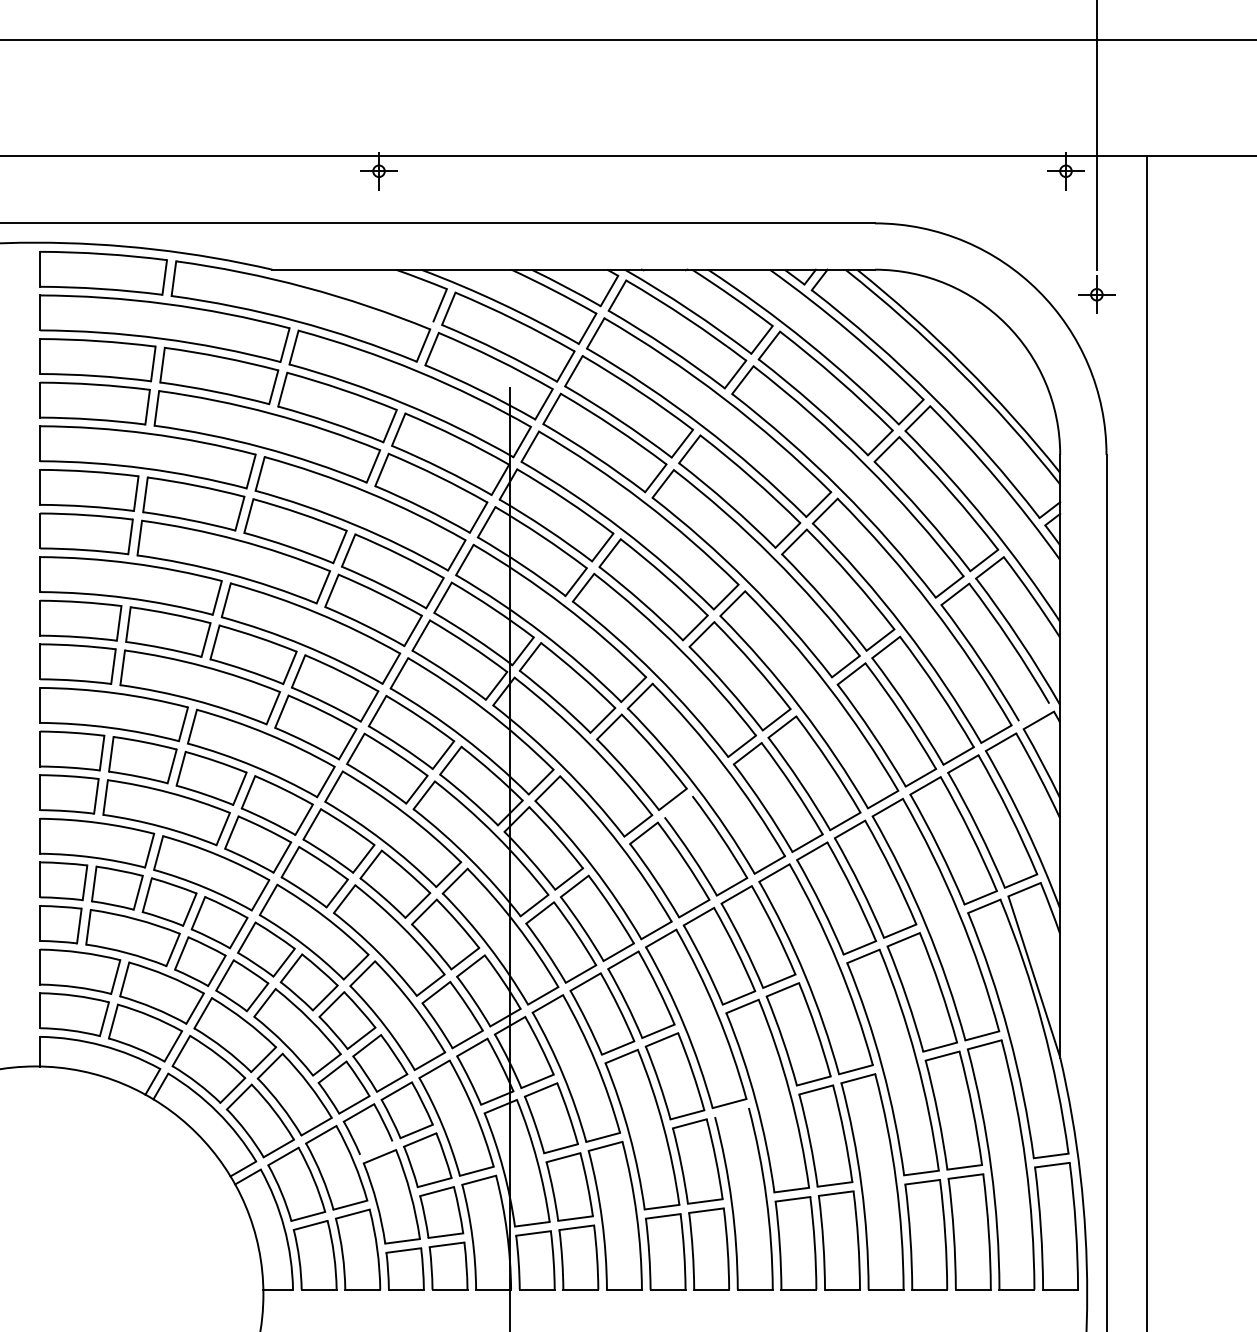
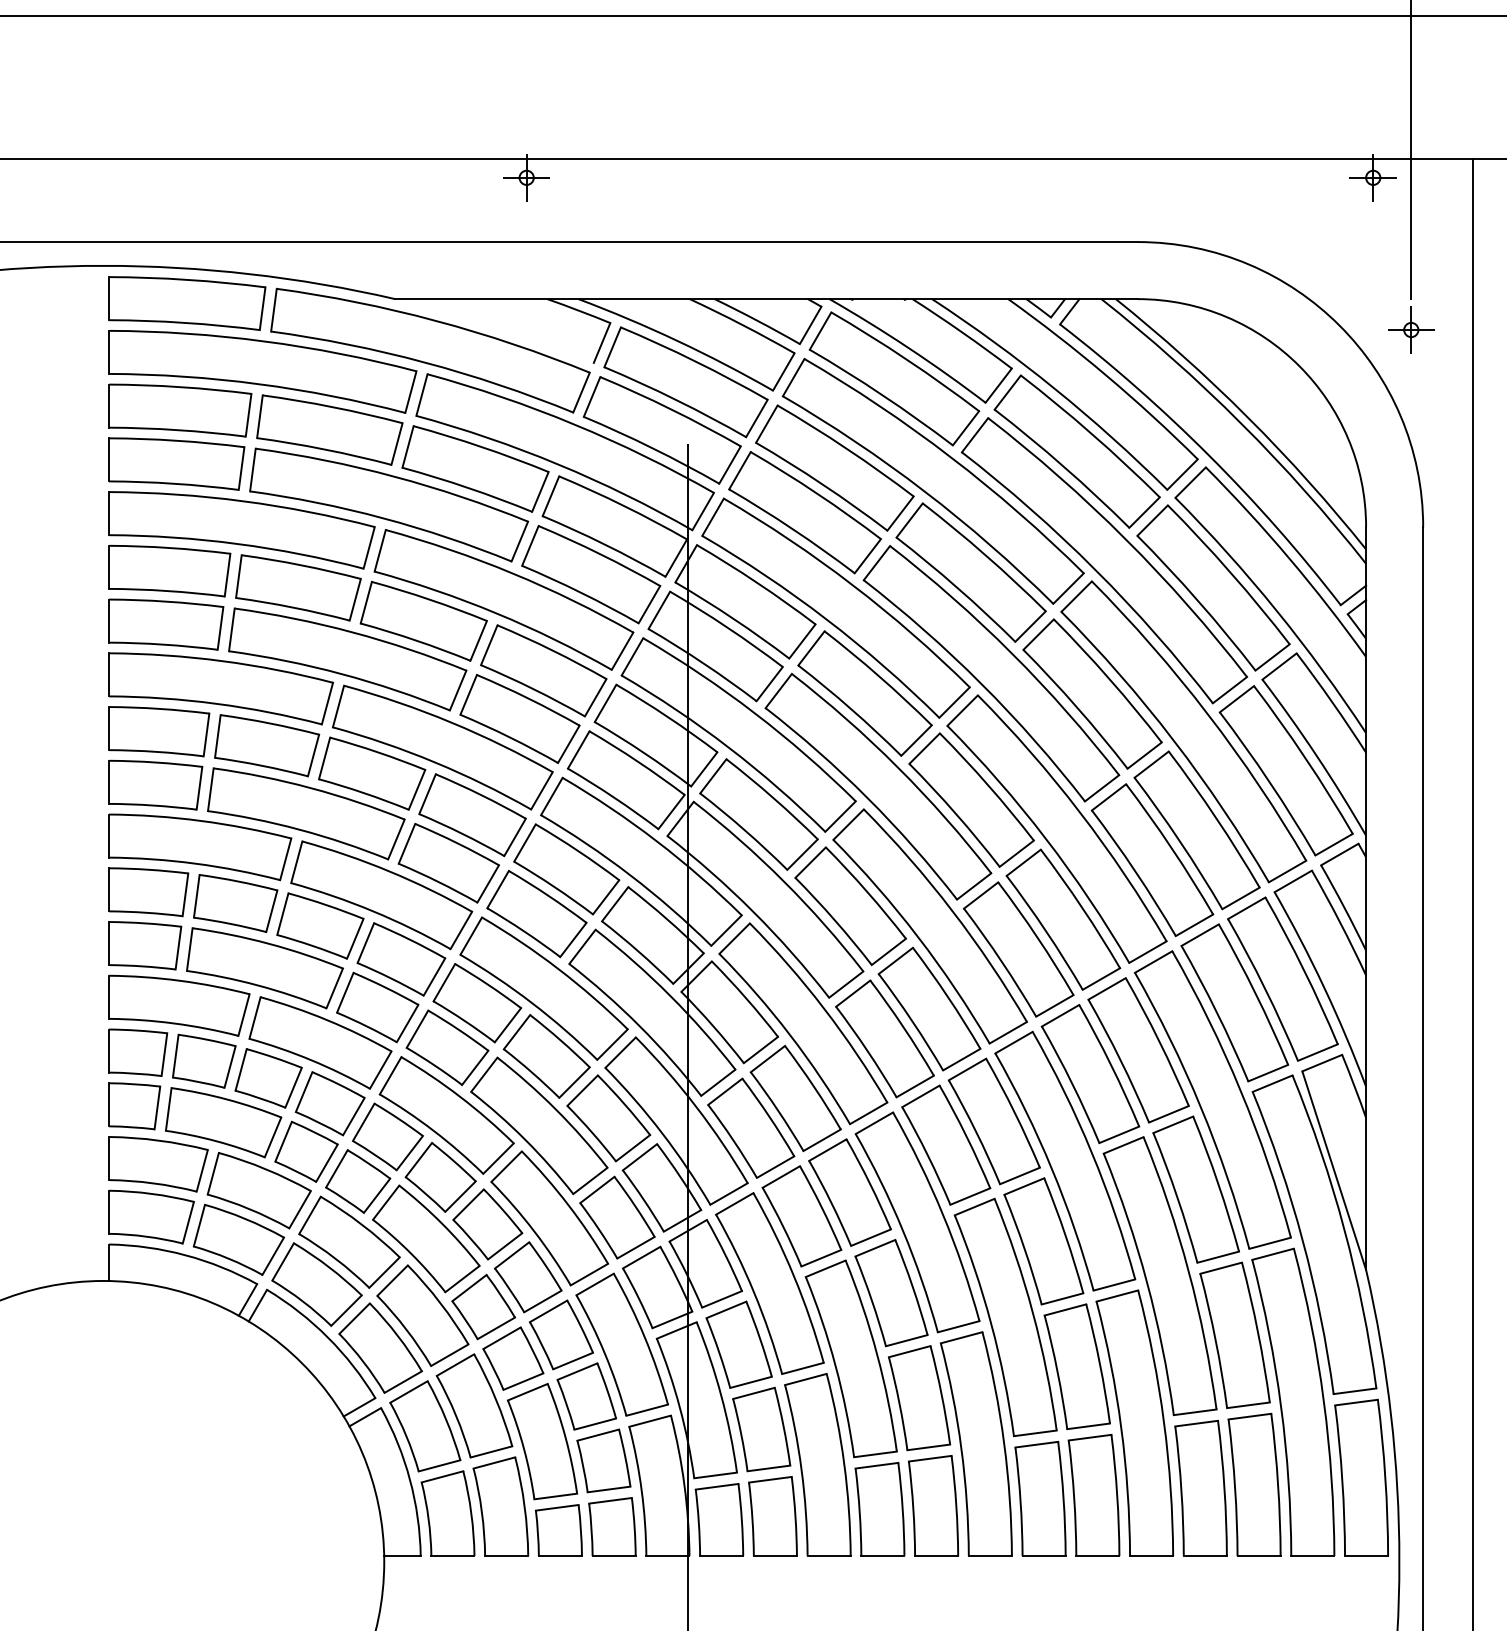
line: (1034, 712) -> (1334, 844), added
line: (678, 806) -> (895, 960), added
line: (731, 1112) -> (961, 1337), added
line: (376, 1147) -> (523, 1380), added

